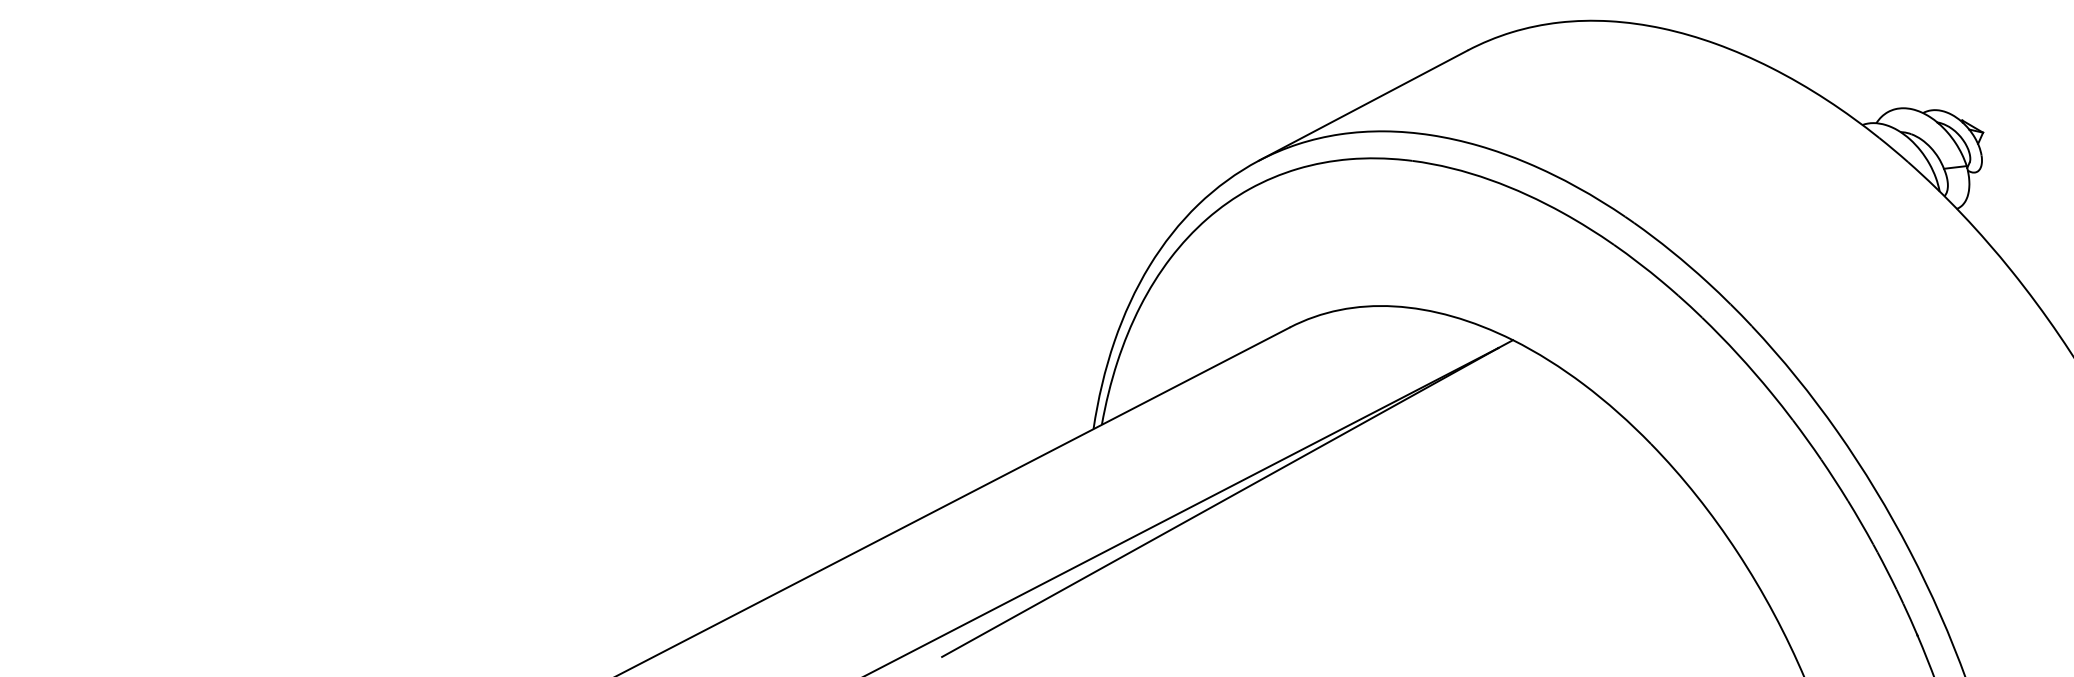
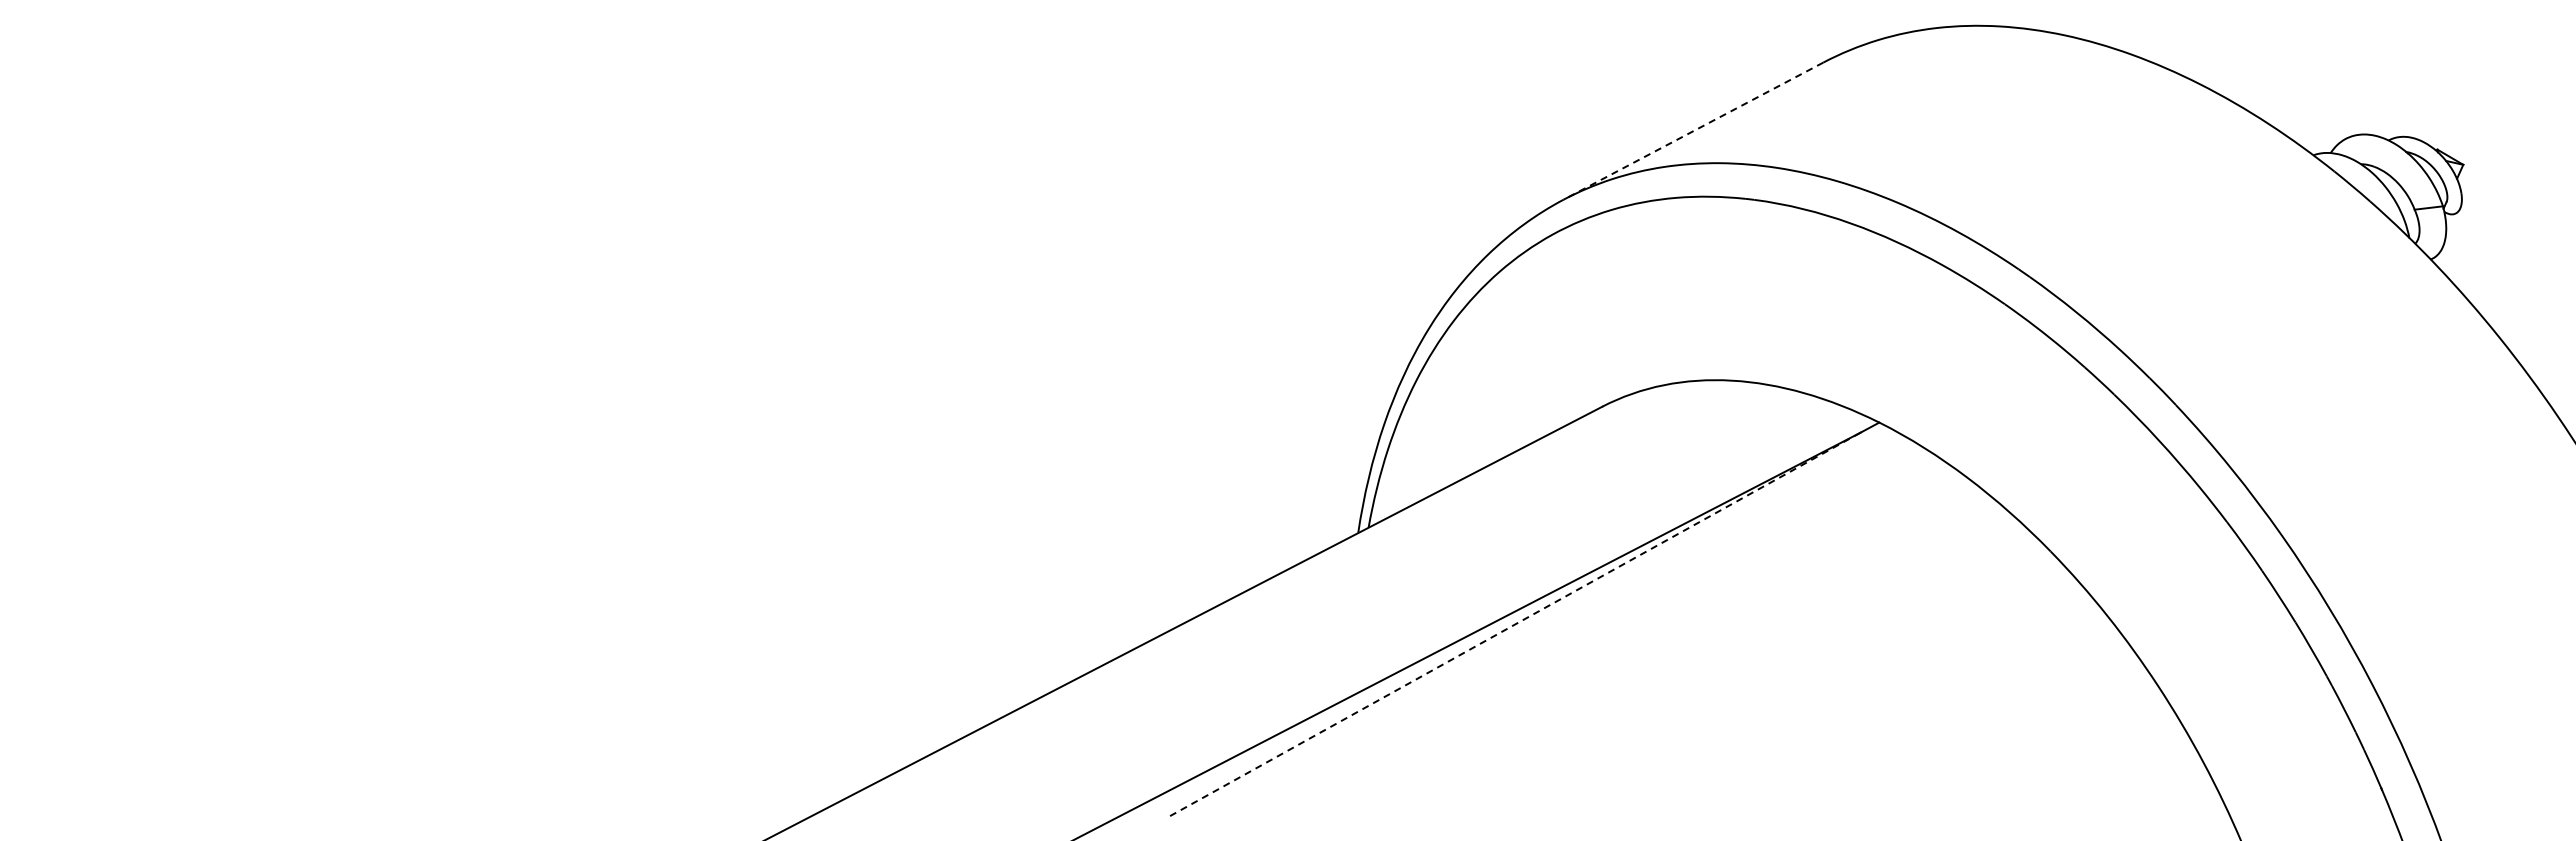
line: (1363, 105) -> (1693, 131), solid -> dashed
line: (1220, 502) -> (1516, 624), solid -> dashed

